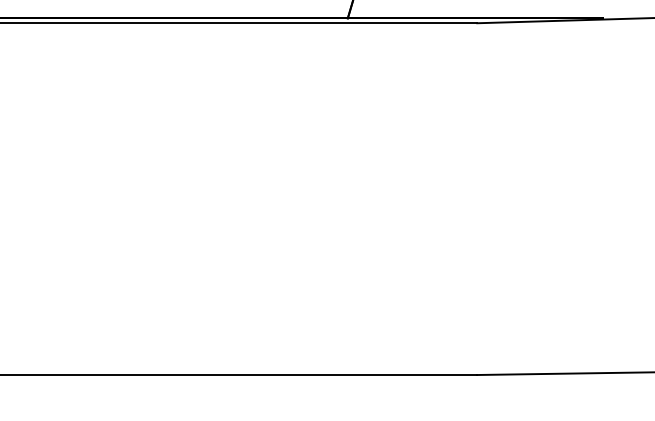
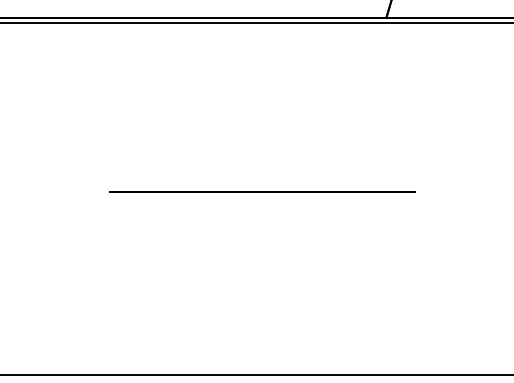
line: (223, 191) -> (262, 191), added

